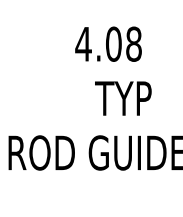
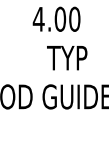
text: (133, 43) -> (74, 18), 4.08 -> 4.00

